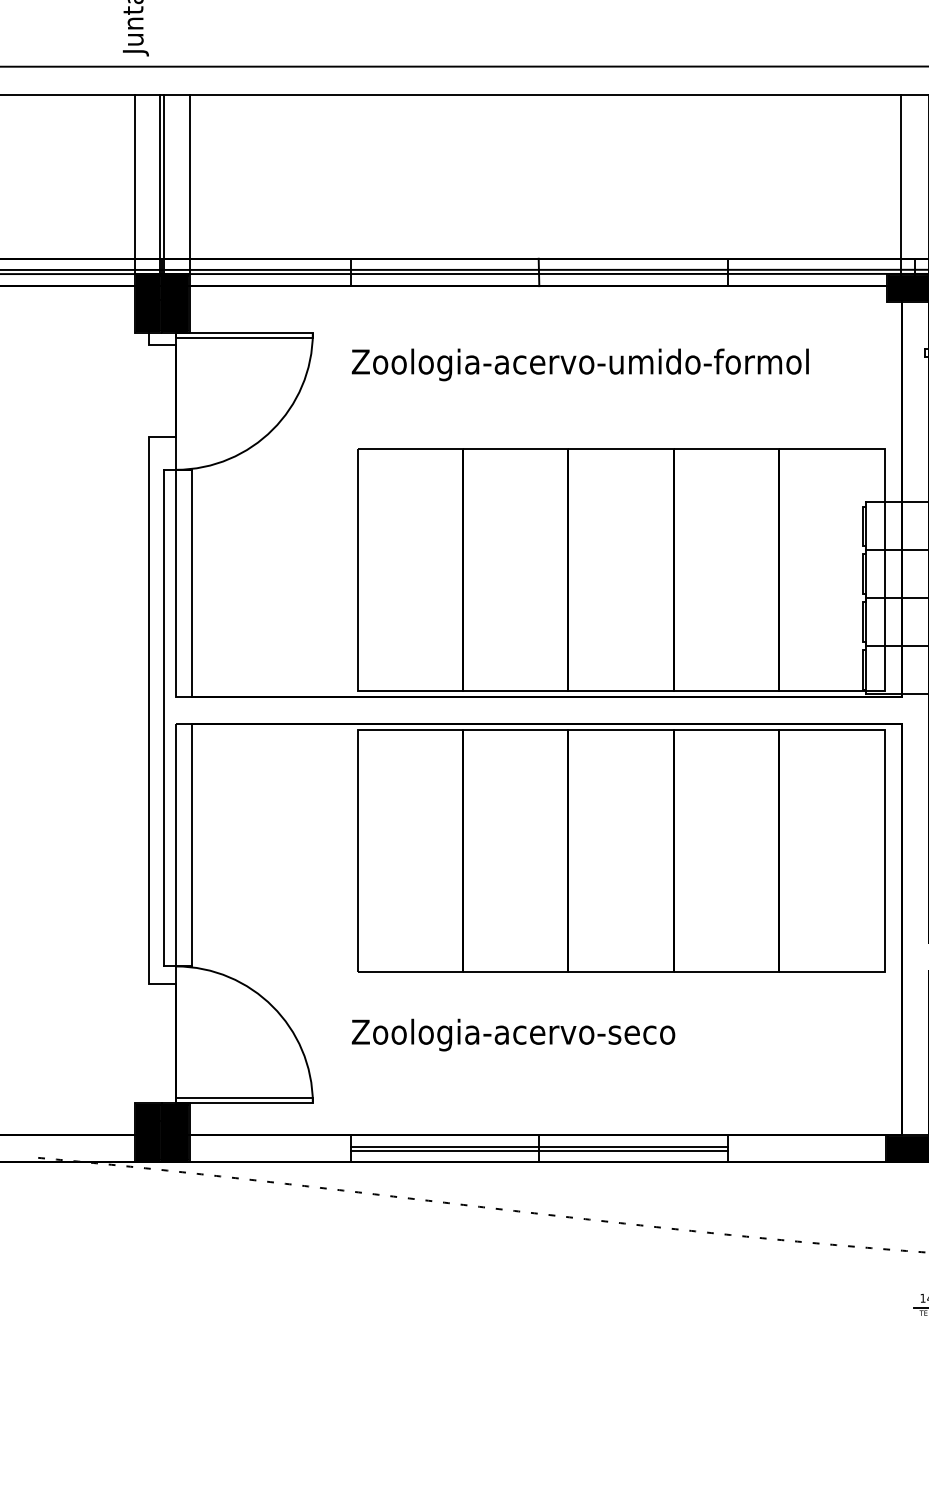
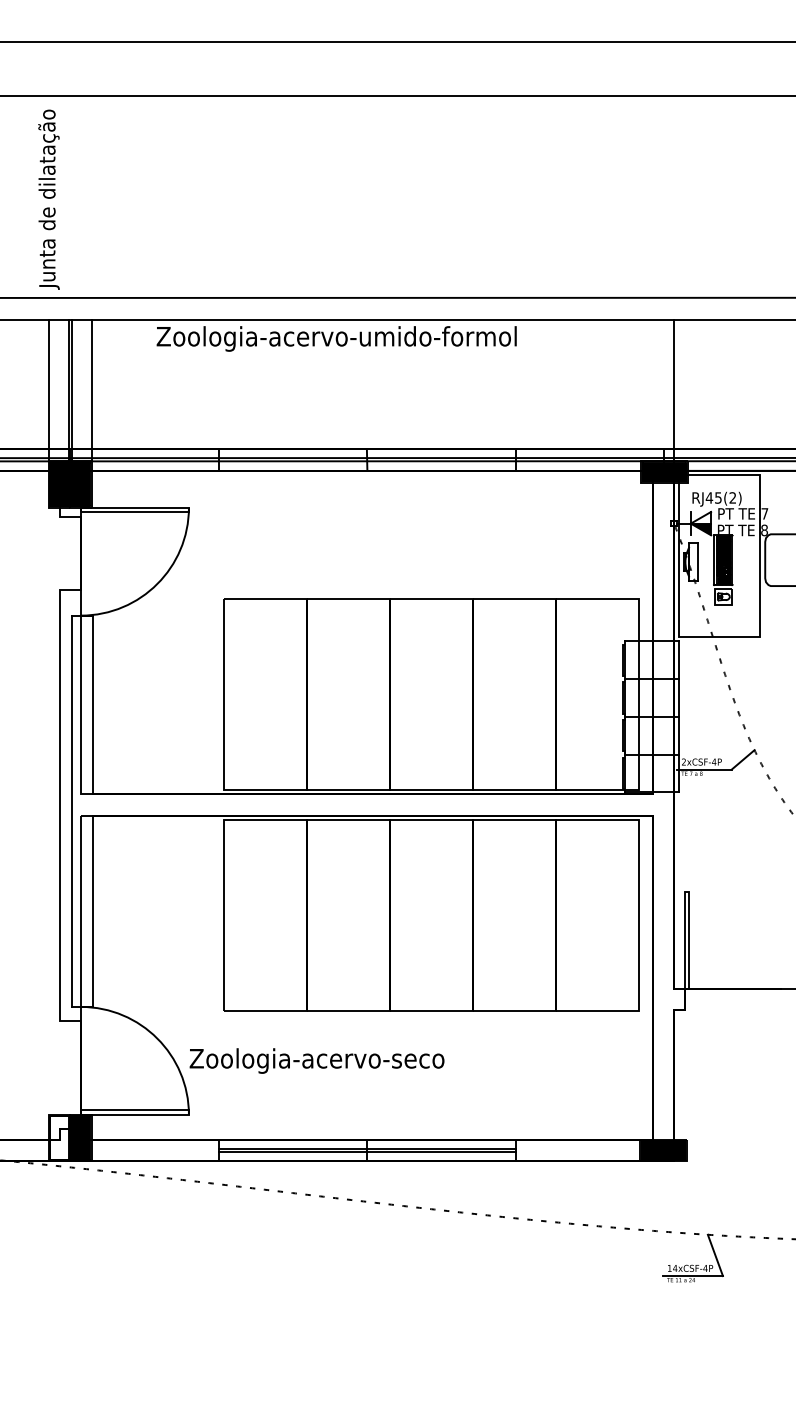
line: (901, 185) -> (652, 391), removed
text: (580, 364) -> (336, 338), moved
text: (512, 1034) -> (316, 1060), moved
fill: (148, 1132) -> (59, 1137), removed

